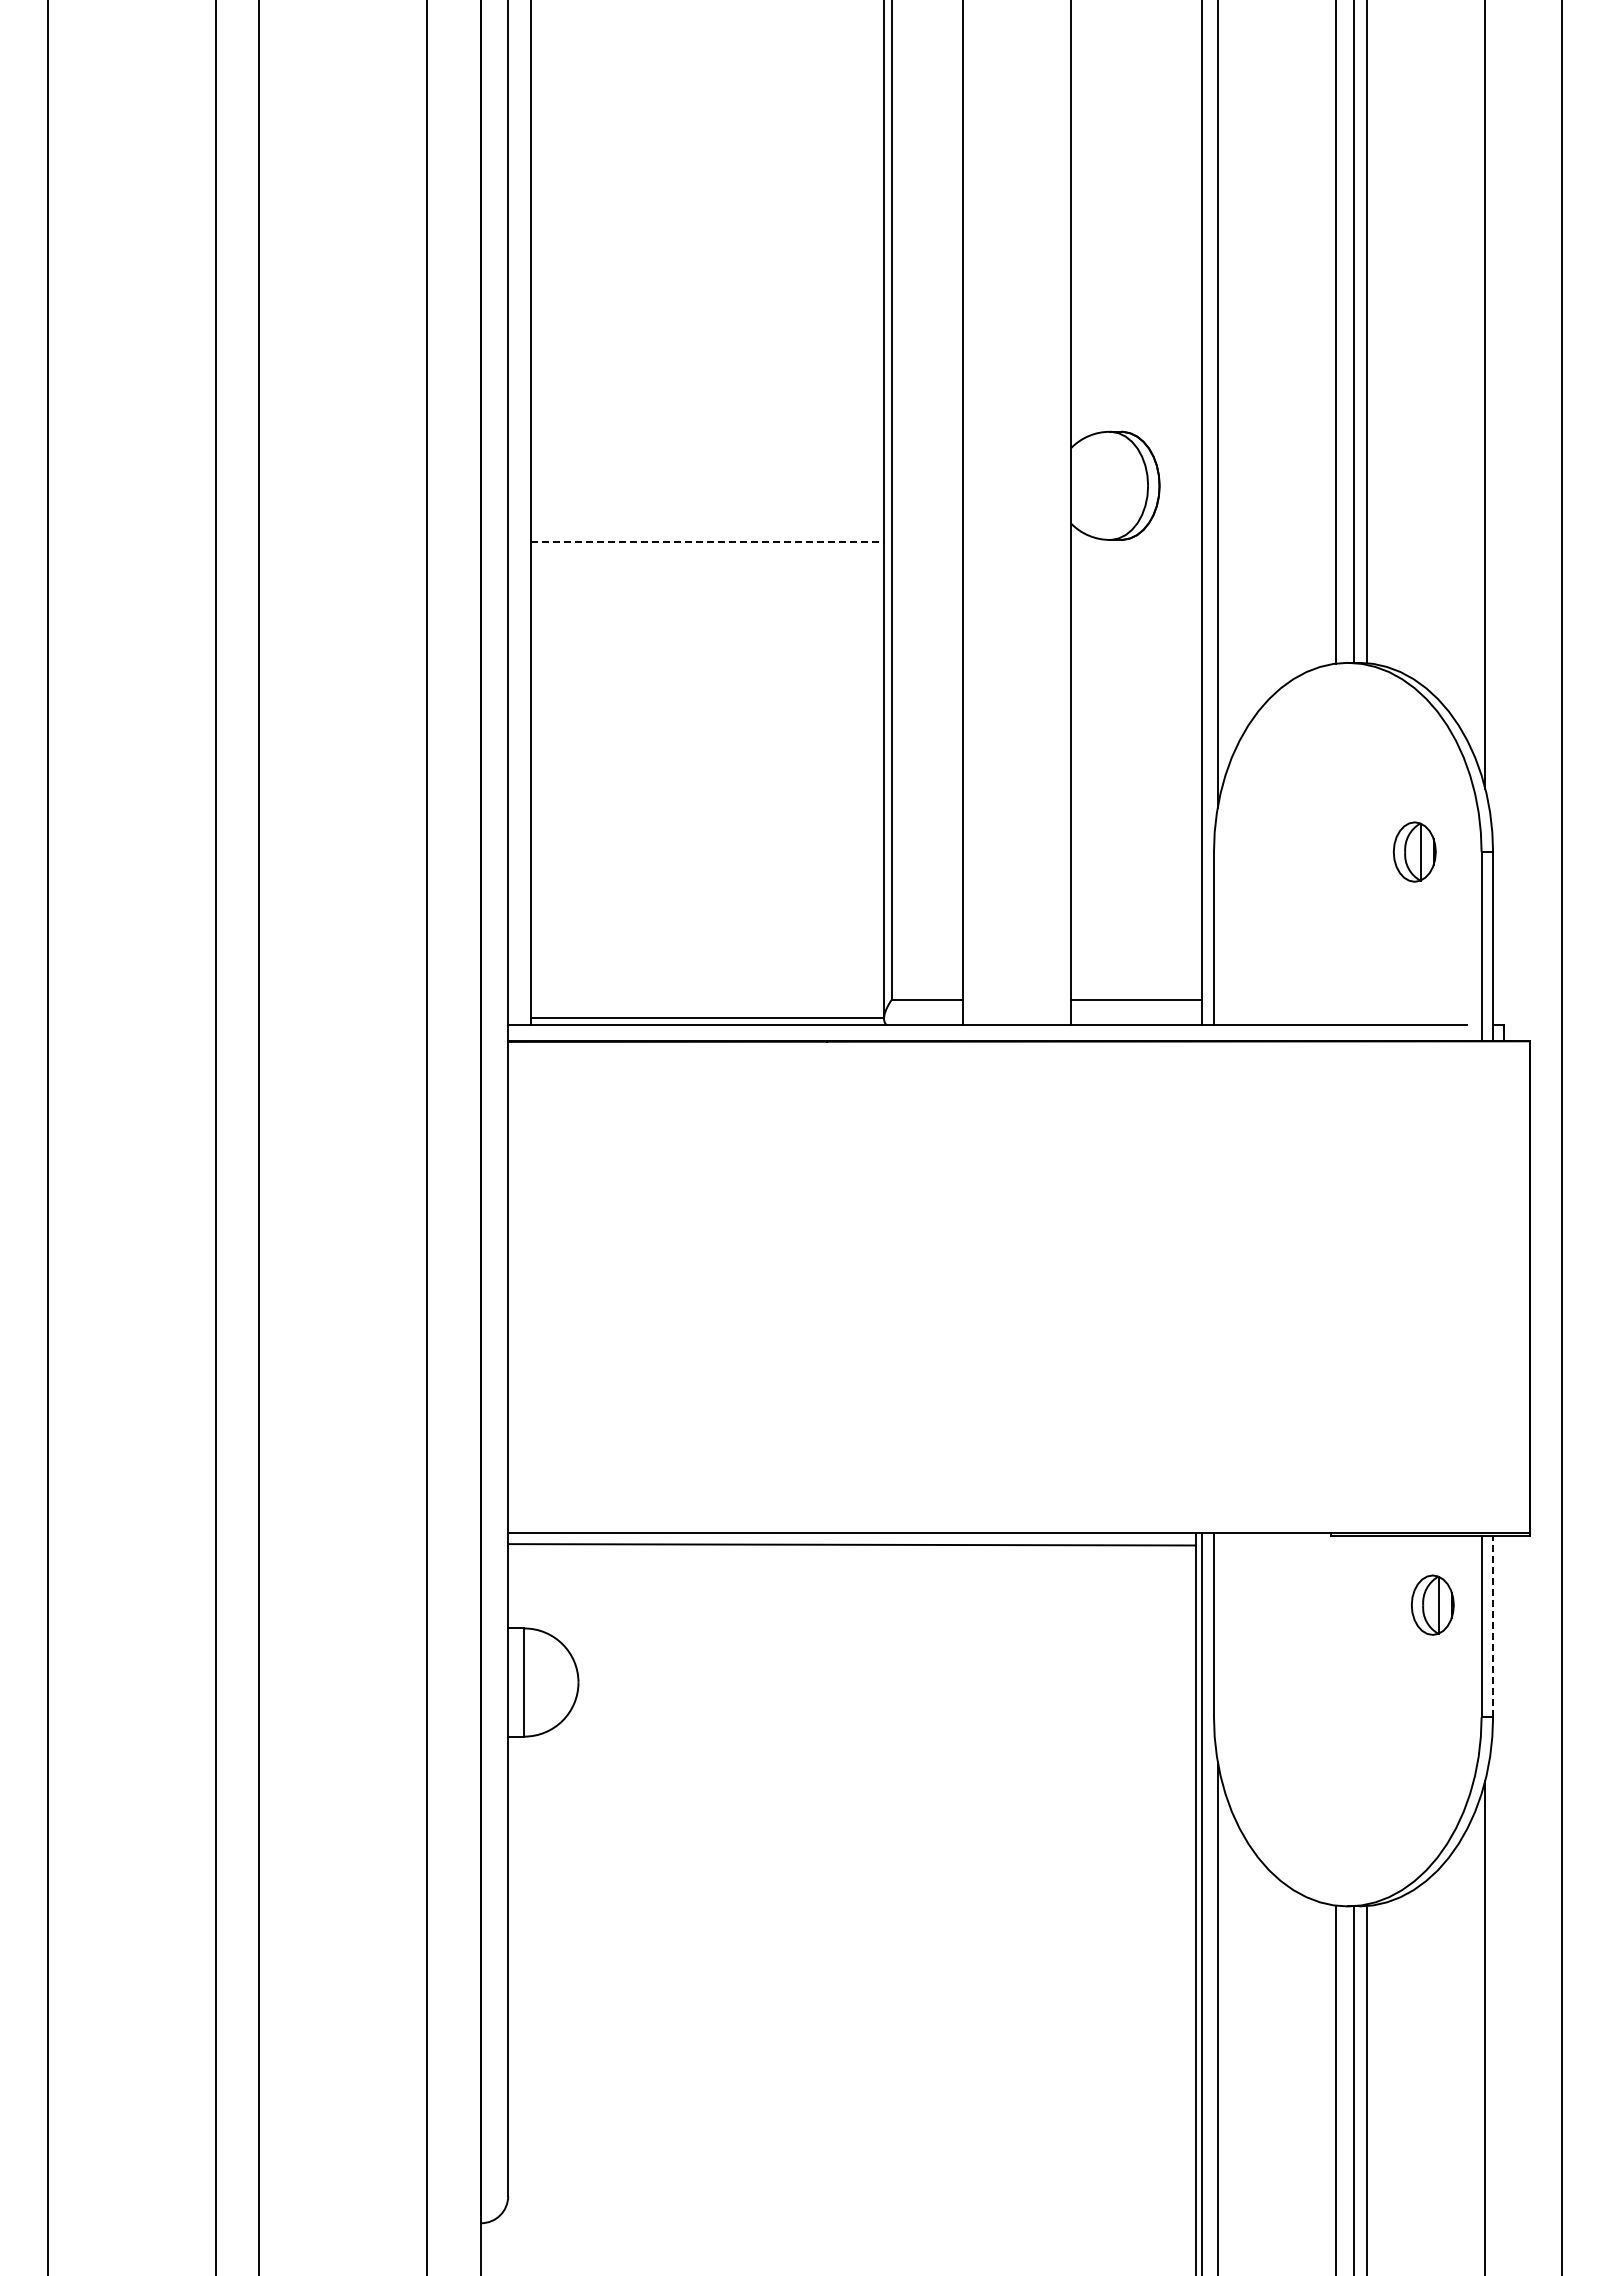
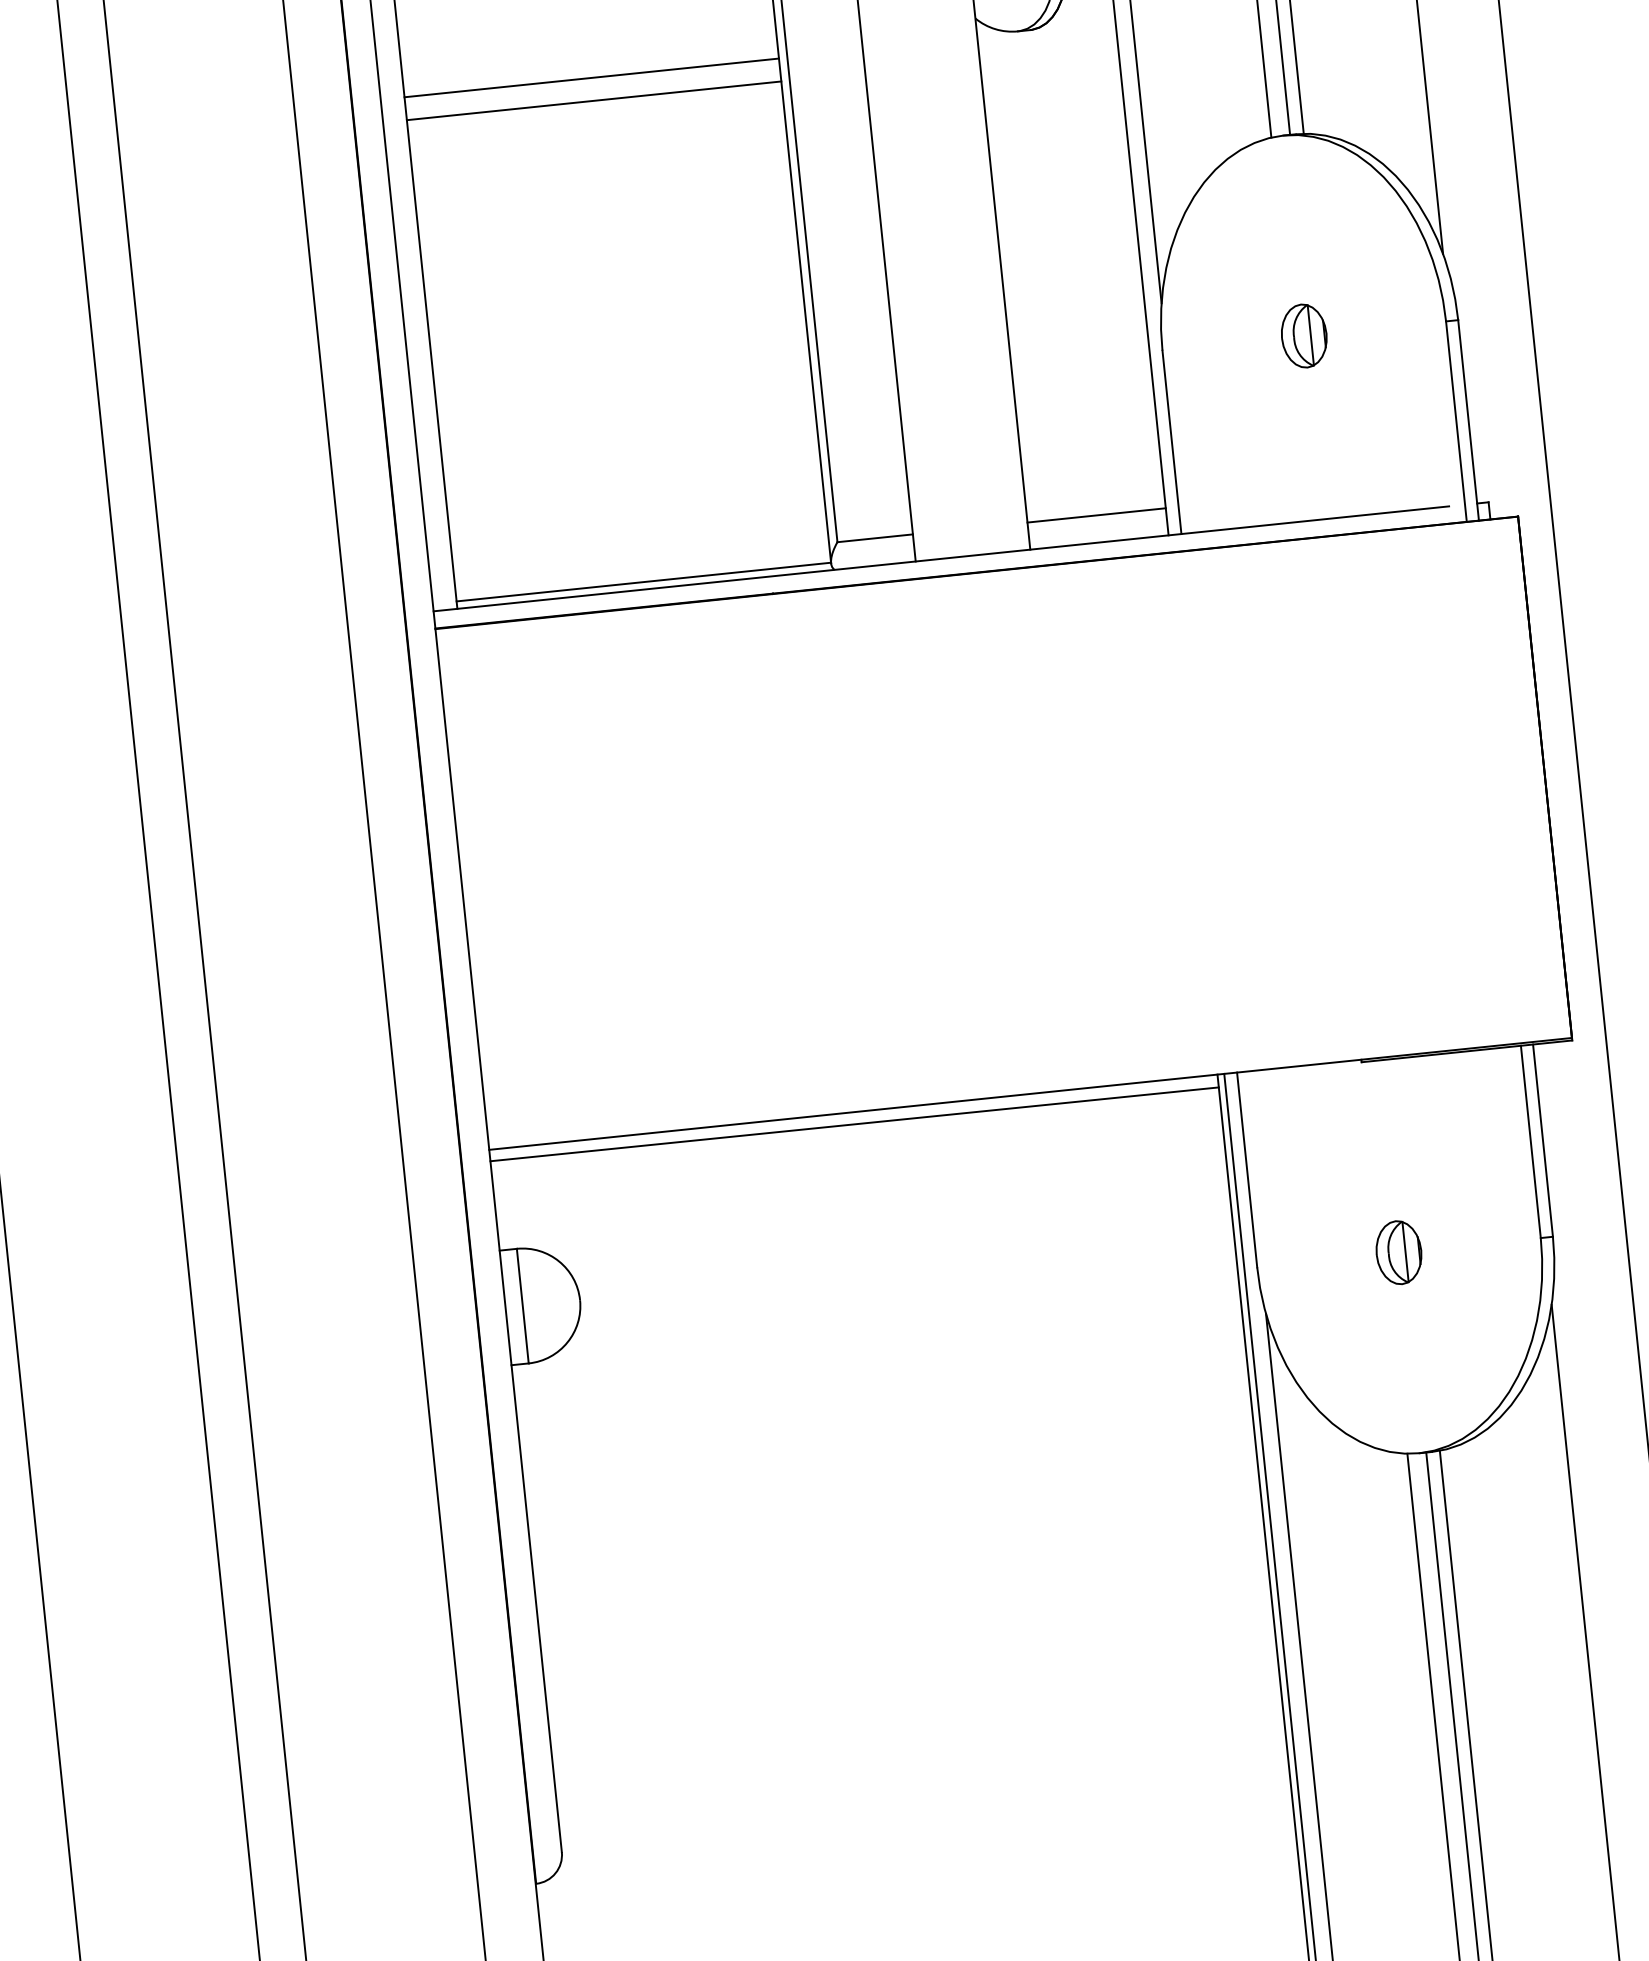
line: (707, 542) -> (591, 78), dashed -> solid
line: (707, 563) -> (594, 100), added
part: (1414, 851) -> (1303, 335), moved
part: (1432, 1604) -> (1398, 1251), moved
line: (1493, 1626) -> (1543, 1140), dashed -> solid

